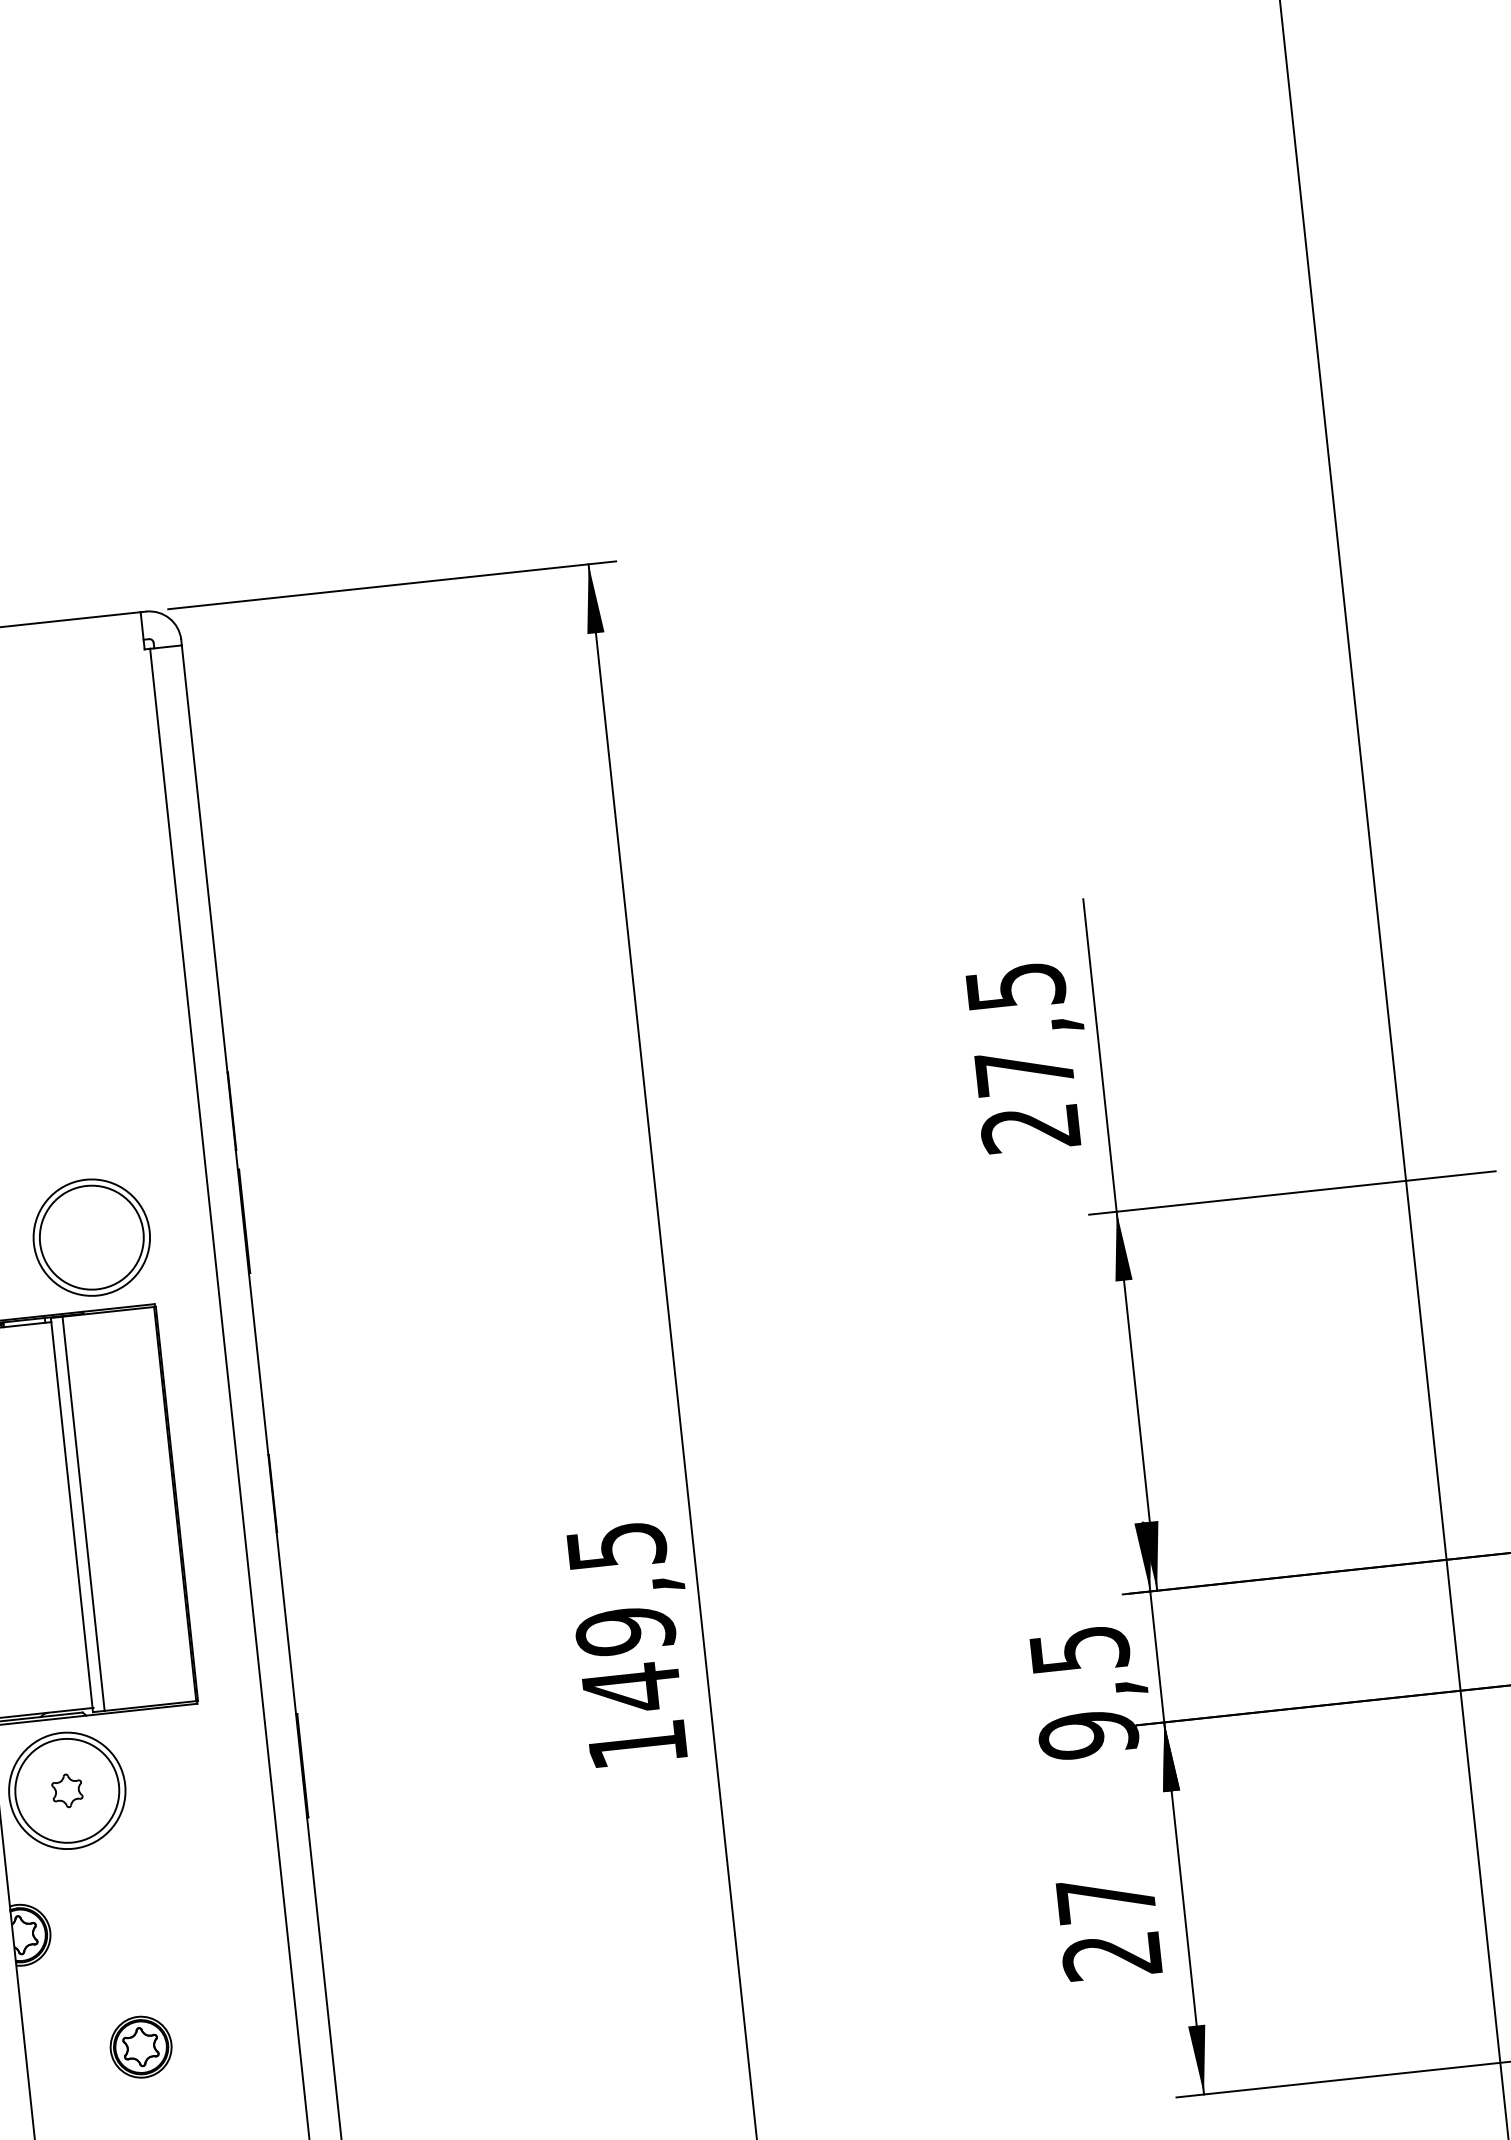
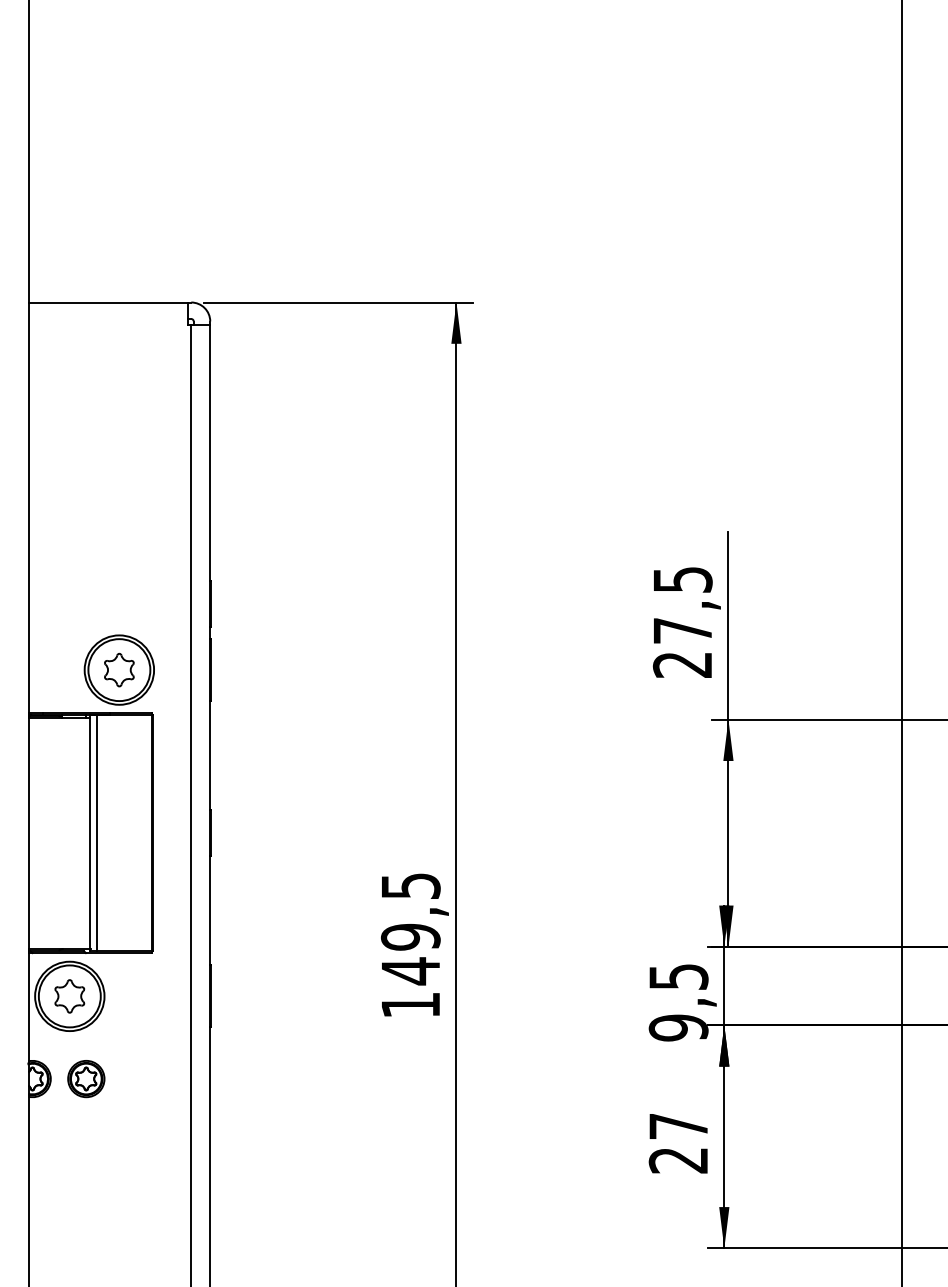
part: (91, 1236) -> (119, 669), added
part: (66, 1791) -> (69, 996), size x1.67
part: (141, 2047) -> (86, 1079), moved

